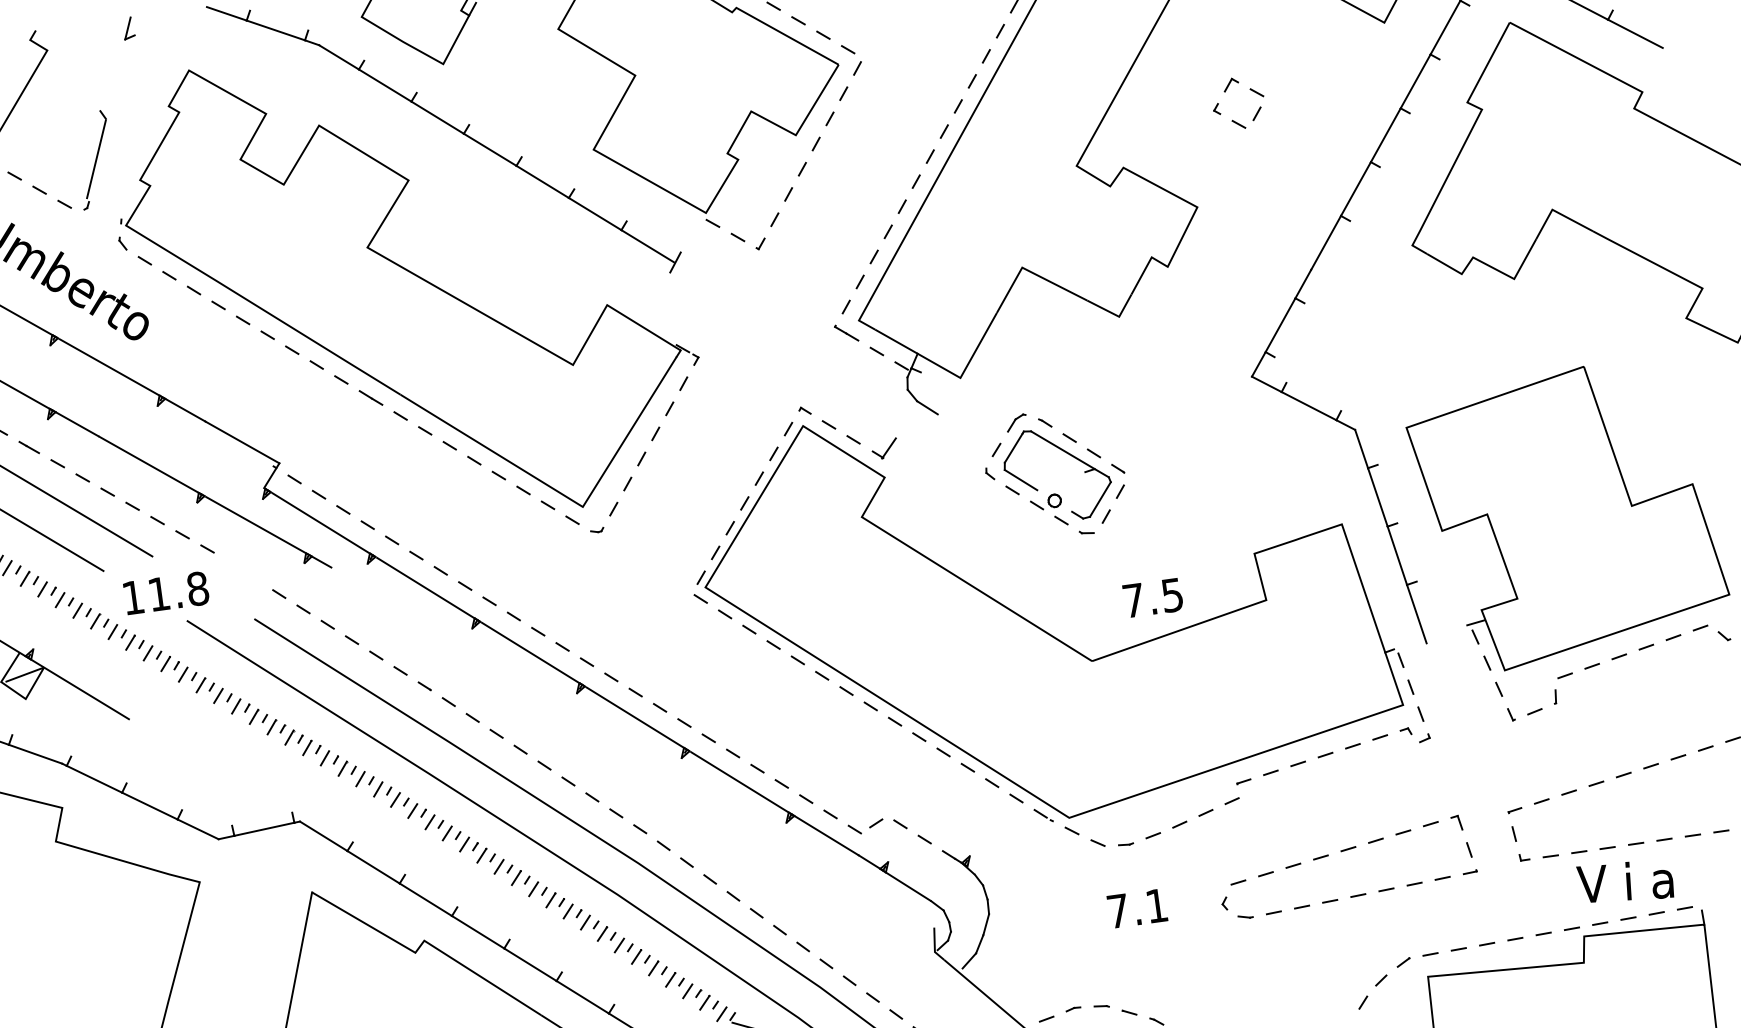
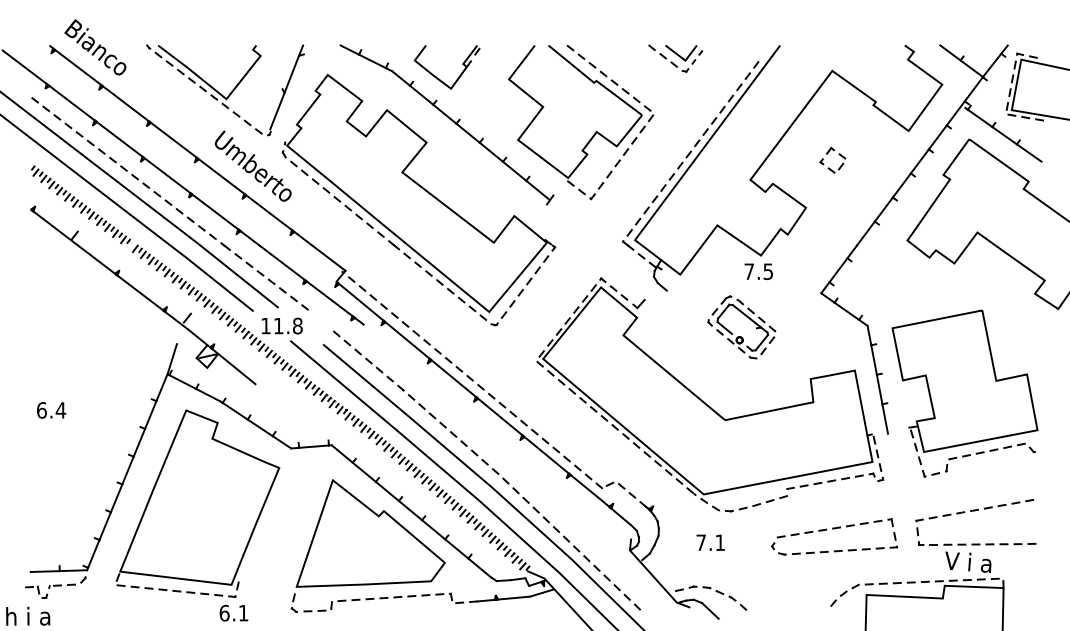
line: (115, 79) -> (291, 74), added
part: (1057, 492) -> (741, 336), moved
text: (1152, 597) -> (758, 271), moved
text: (1137, 908) -> (710, 542), moved

